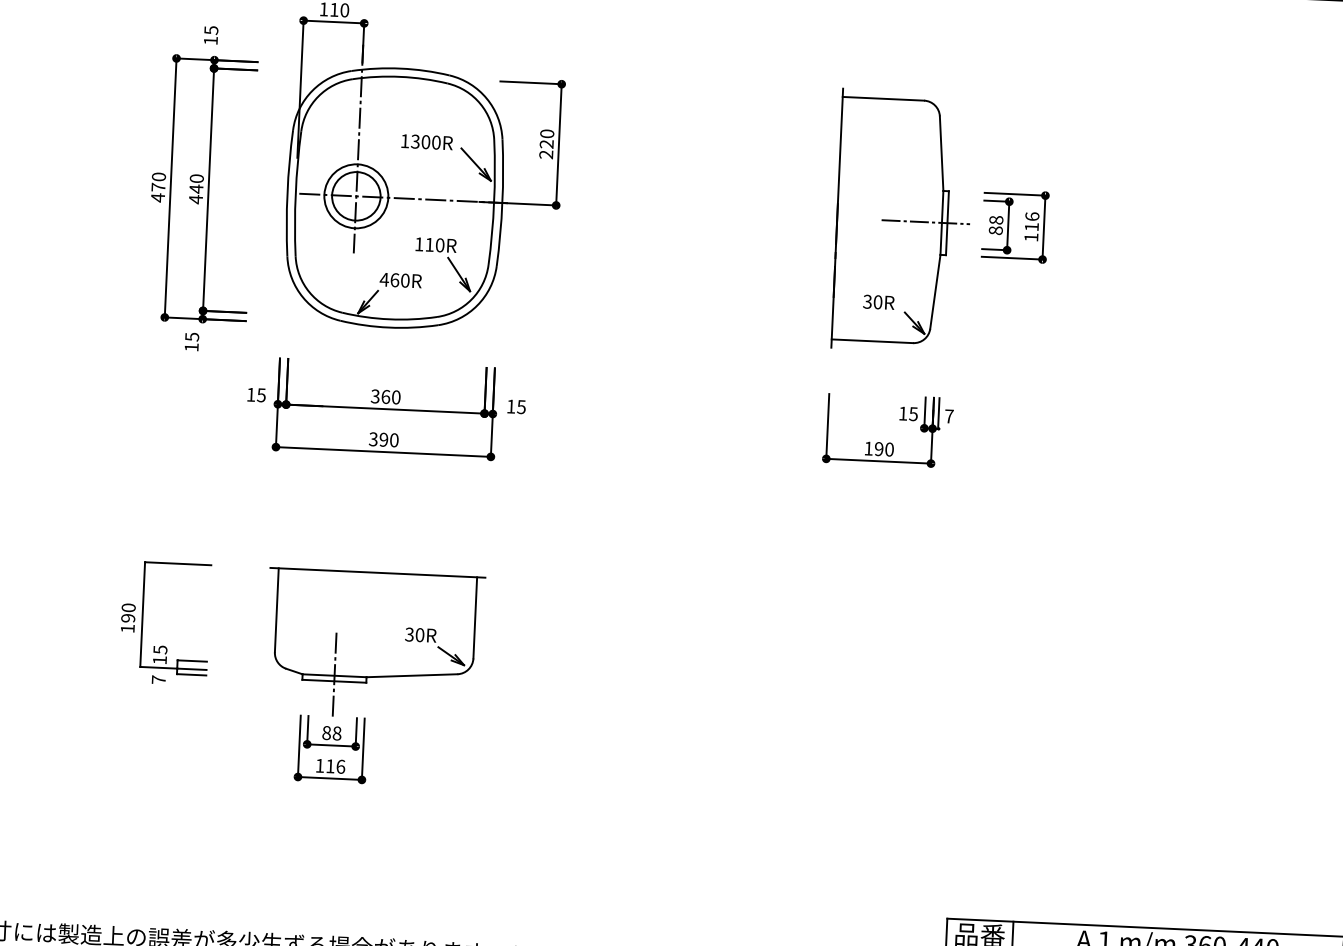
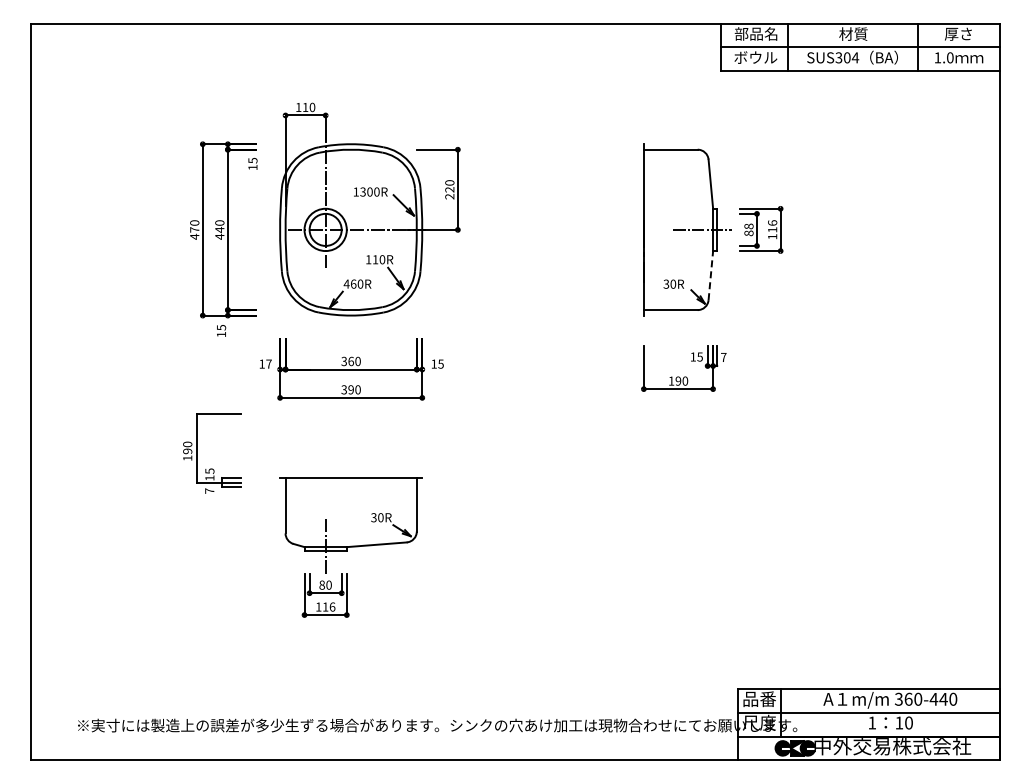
text: (210, 34) -> (252, 163), moved
line: (934, 291) -> (710, 275), solid -> dashed
text: (260, 394) -> (268, 363), 15 -> 17
part: (142, 622) -> (197, 453), moved
text: (336, 733) -> (328, 585), 88 -> 80

